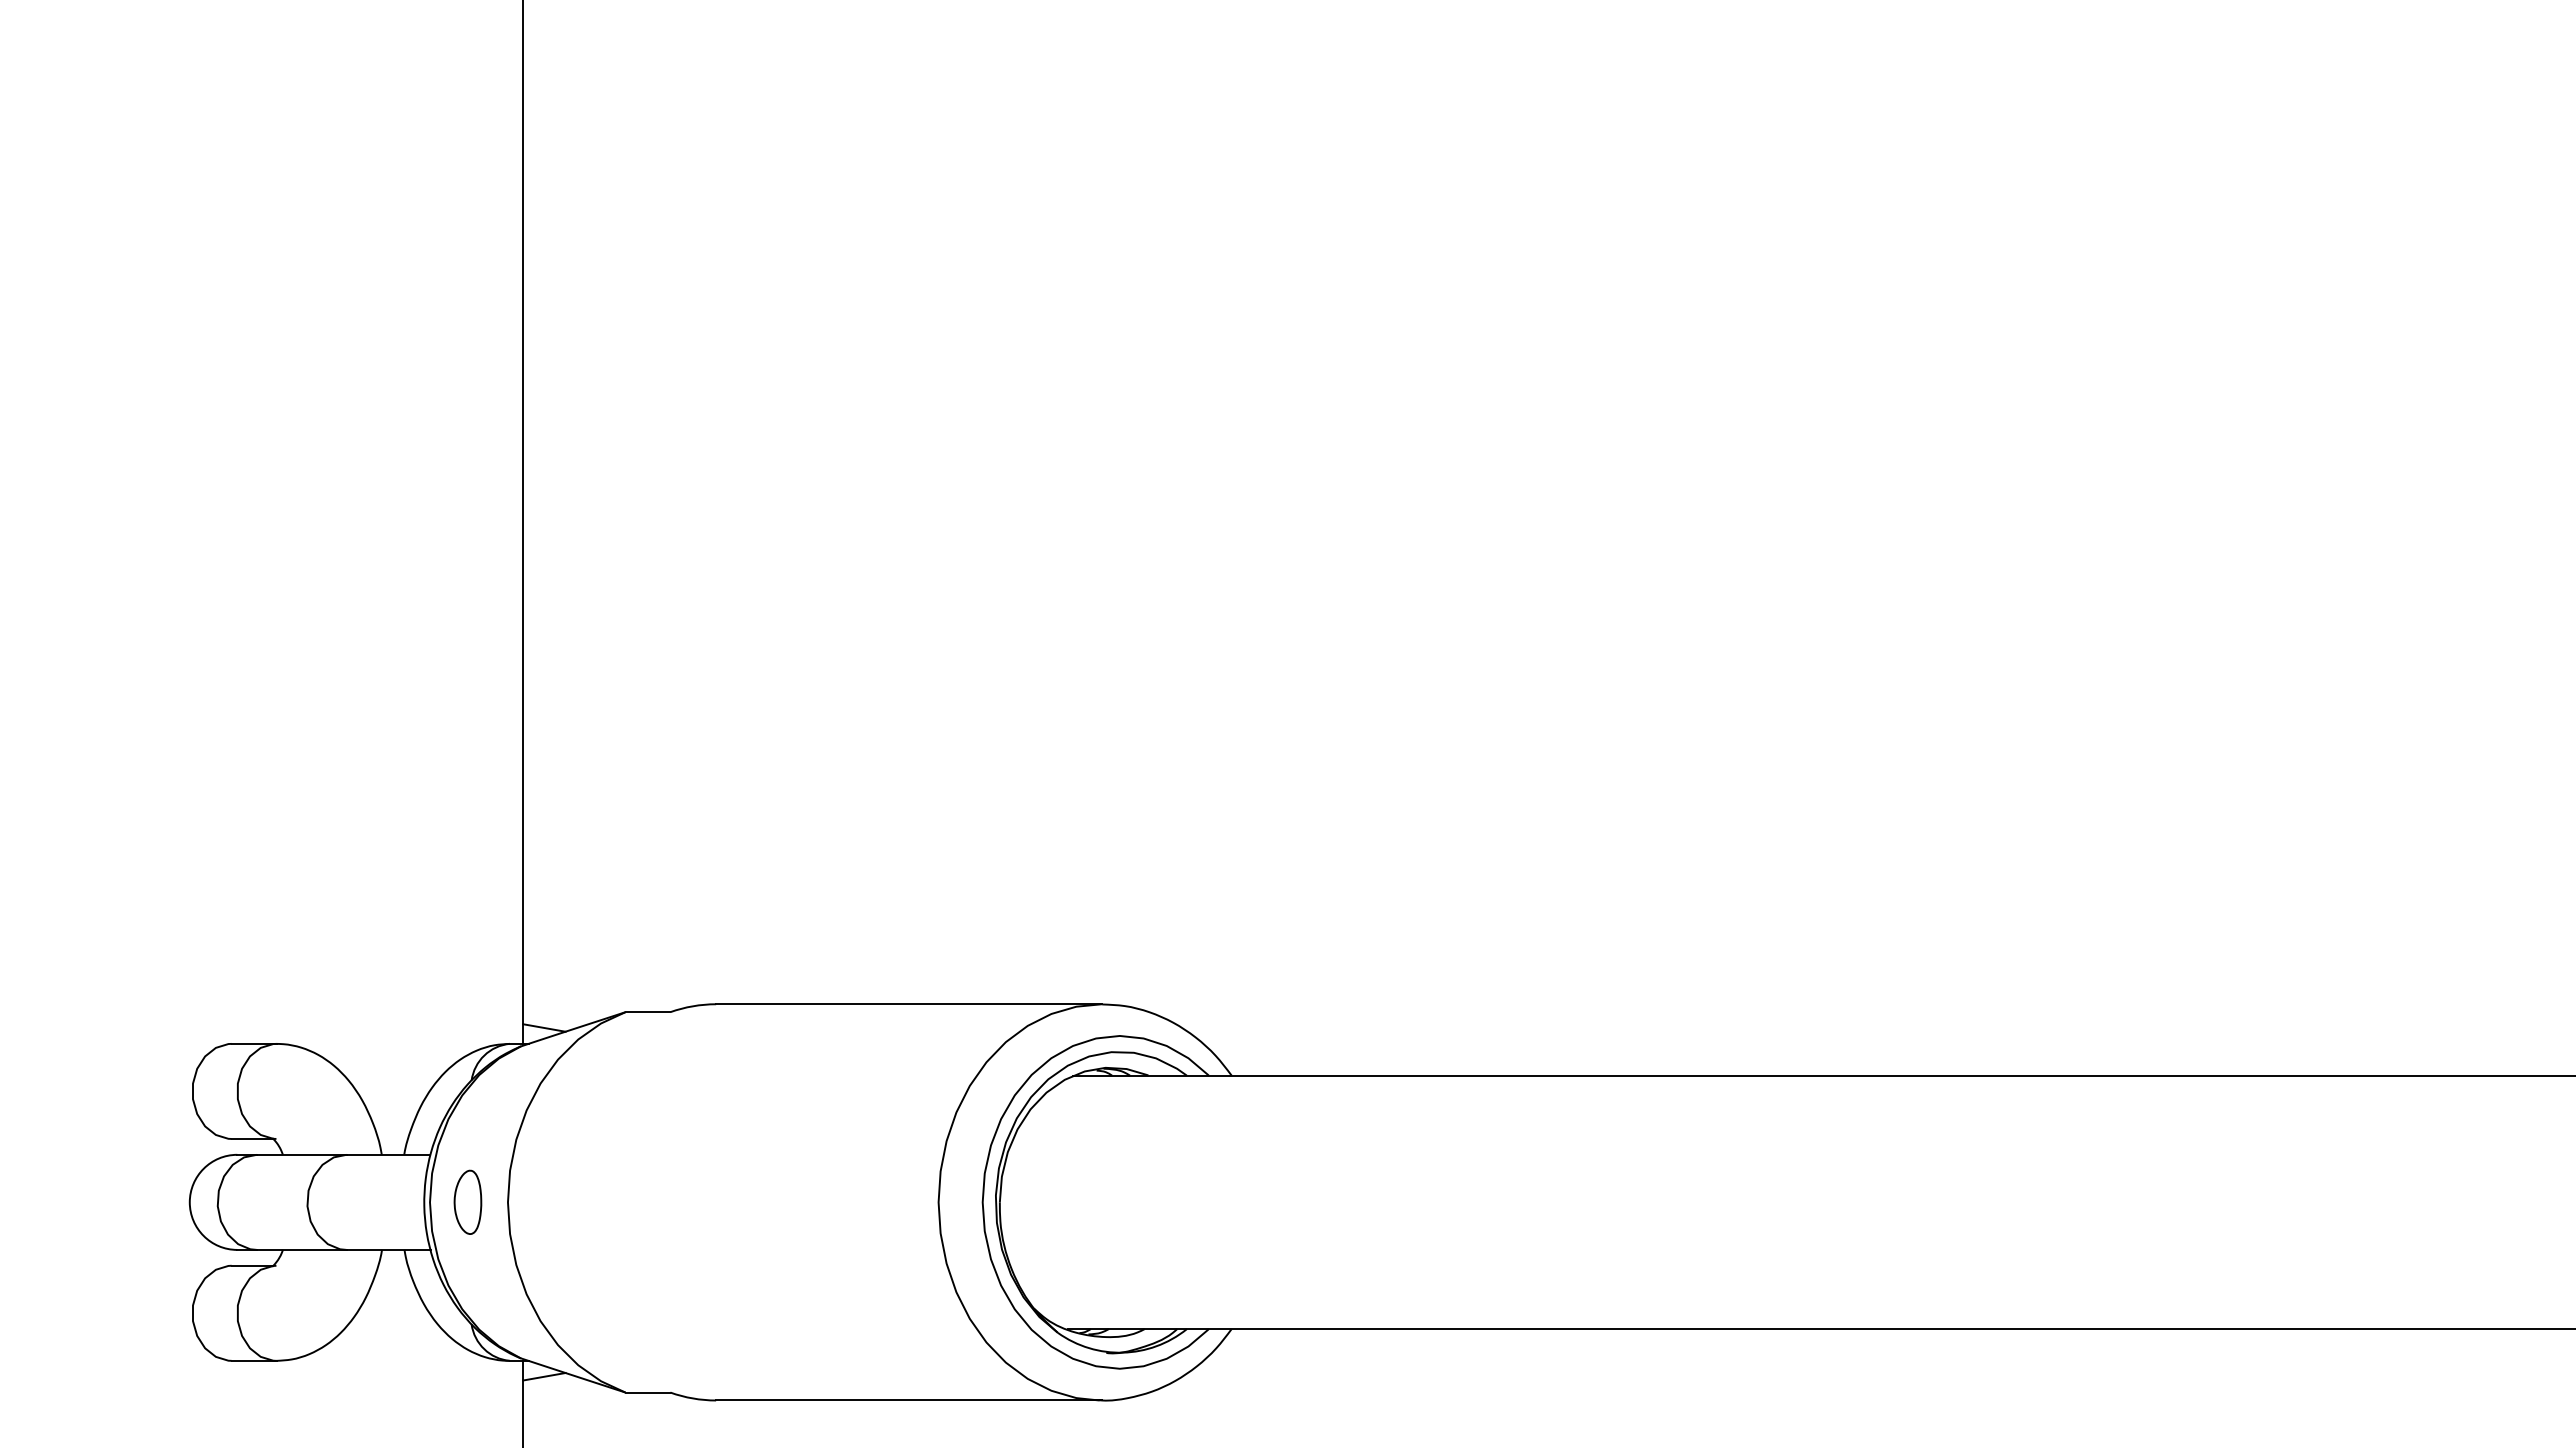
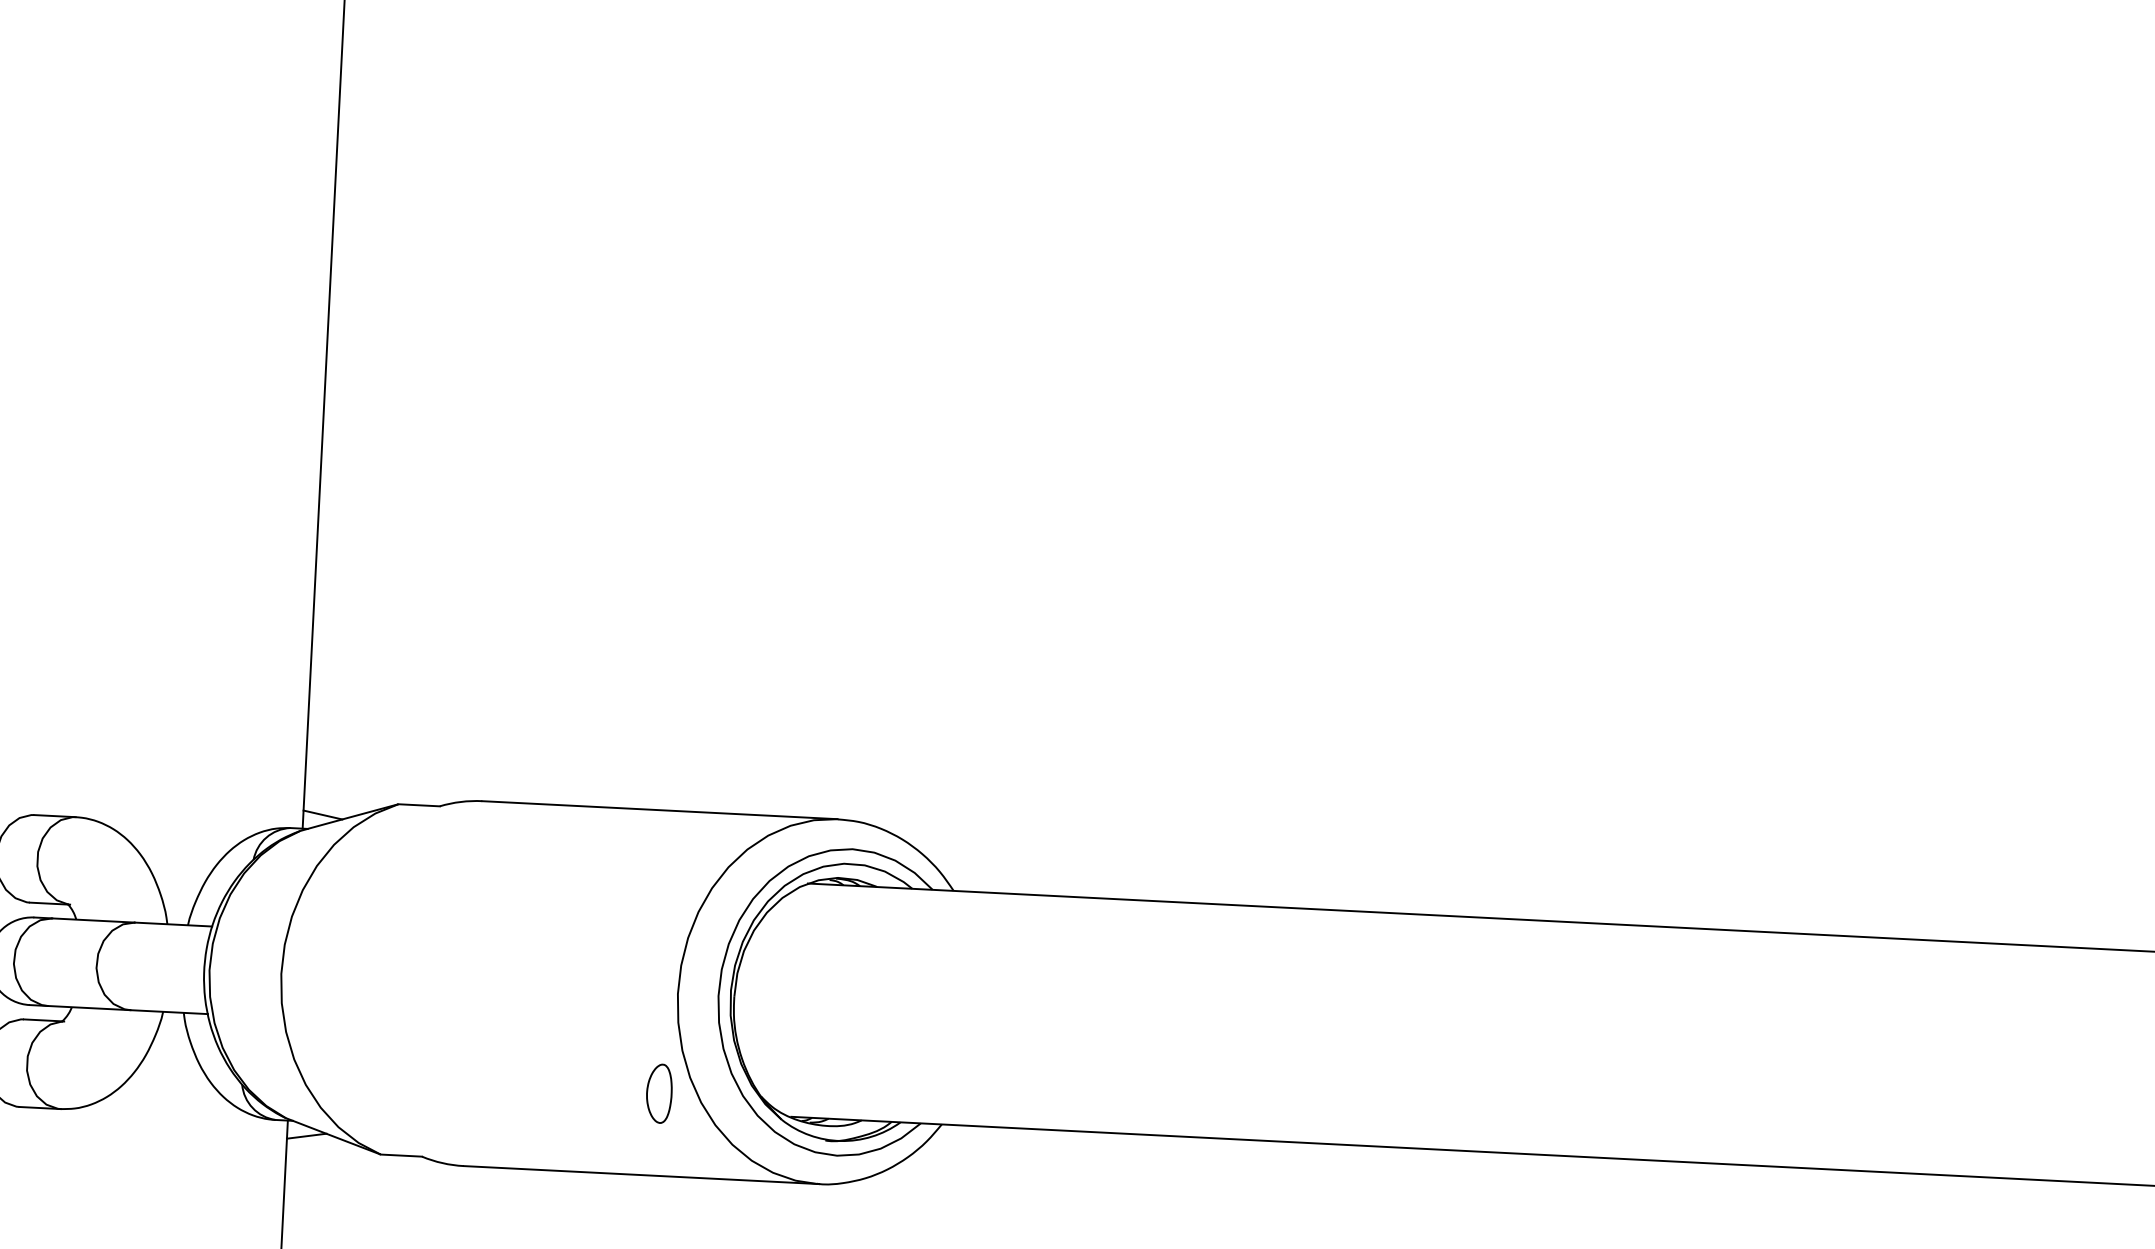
part: (467, 1201) -> (658, 1092), moved

